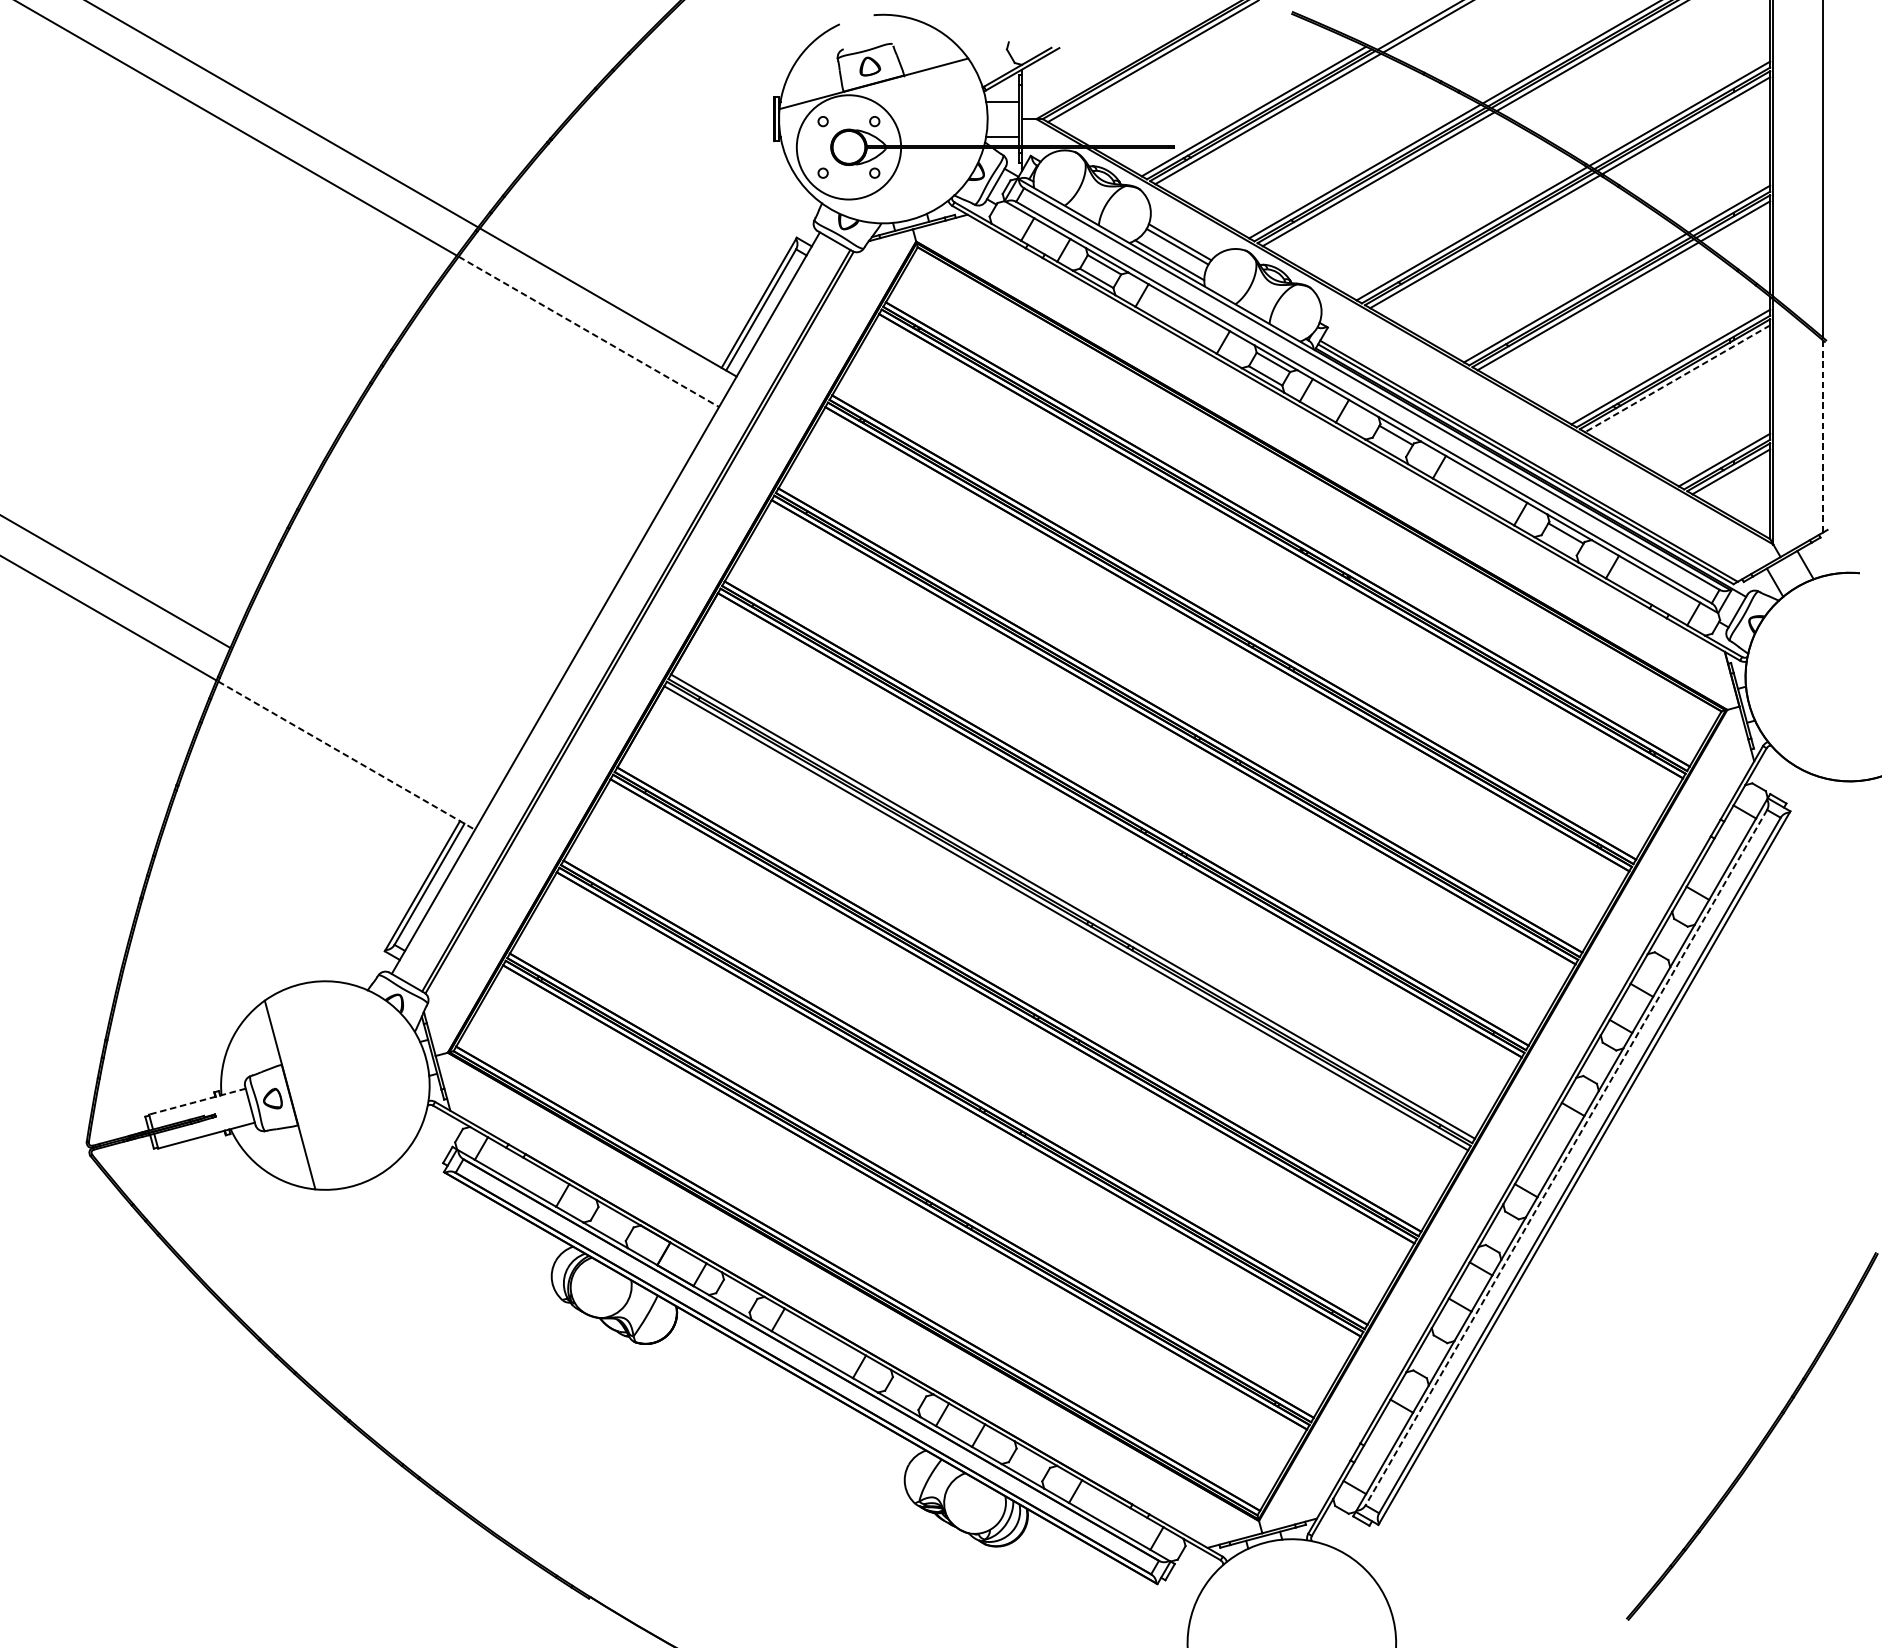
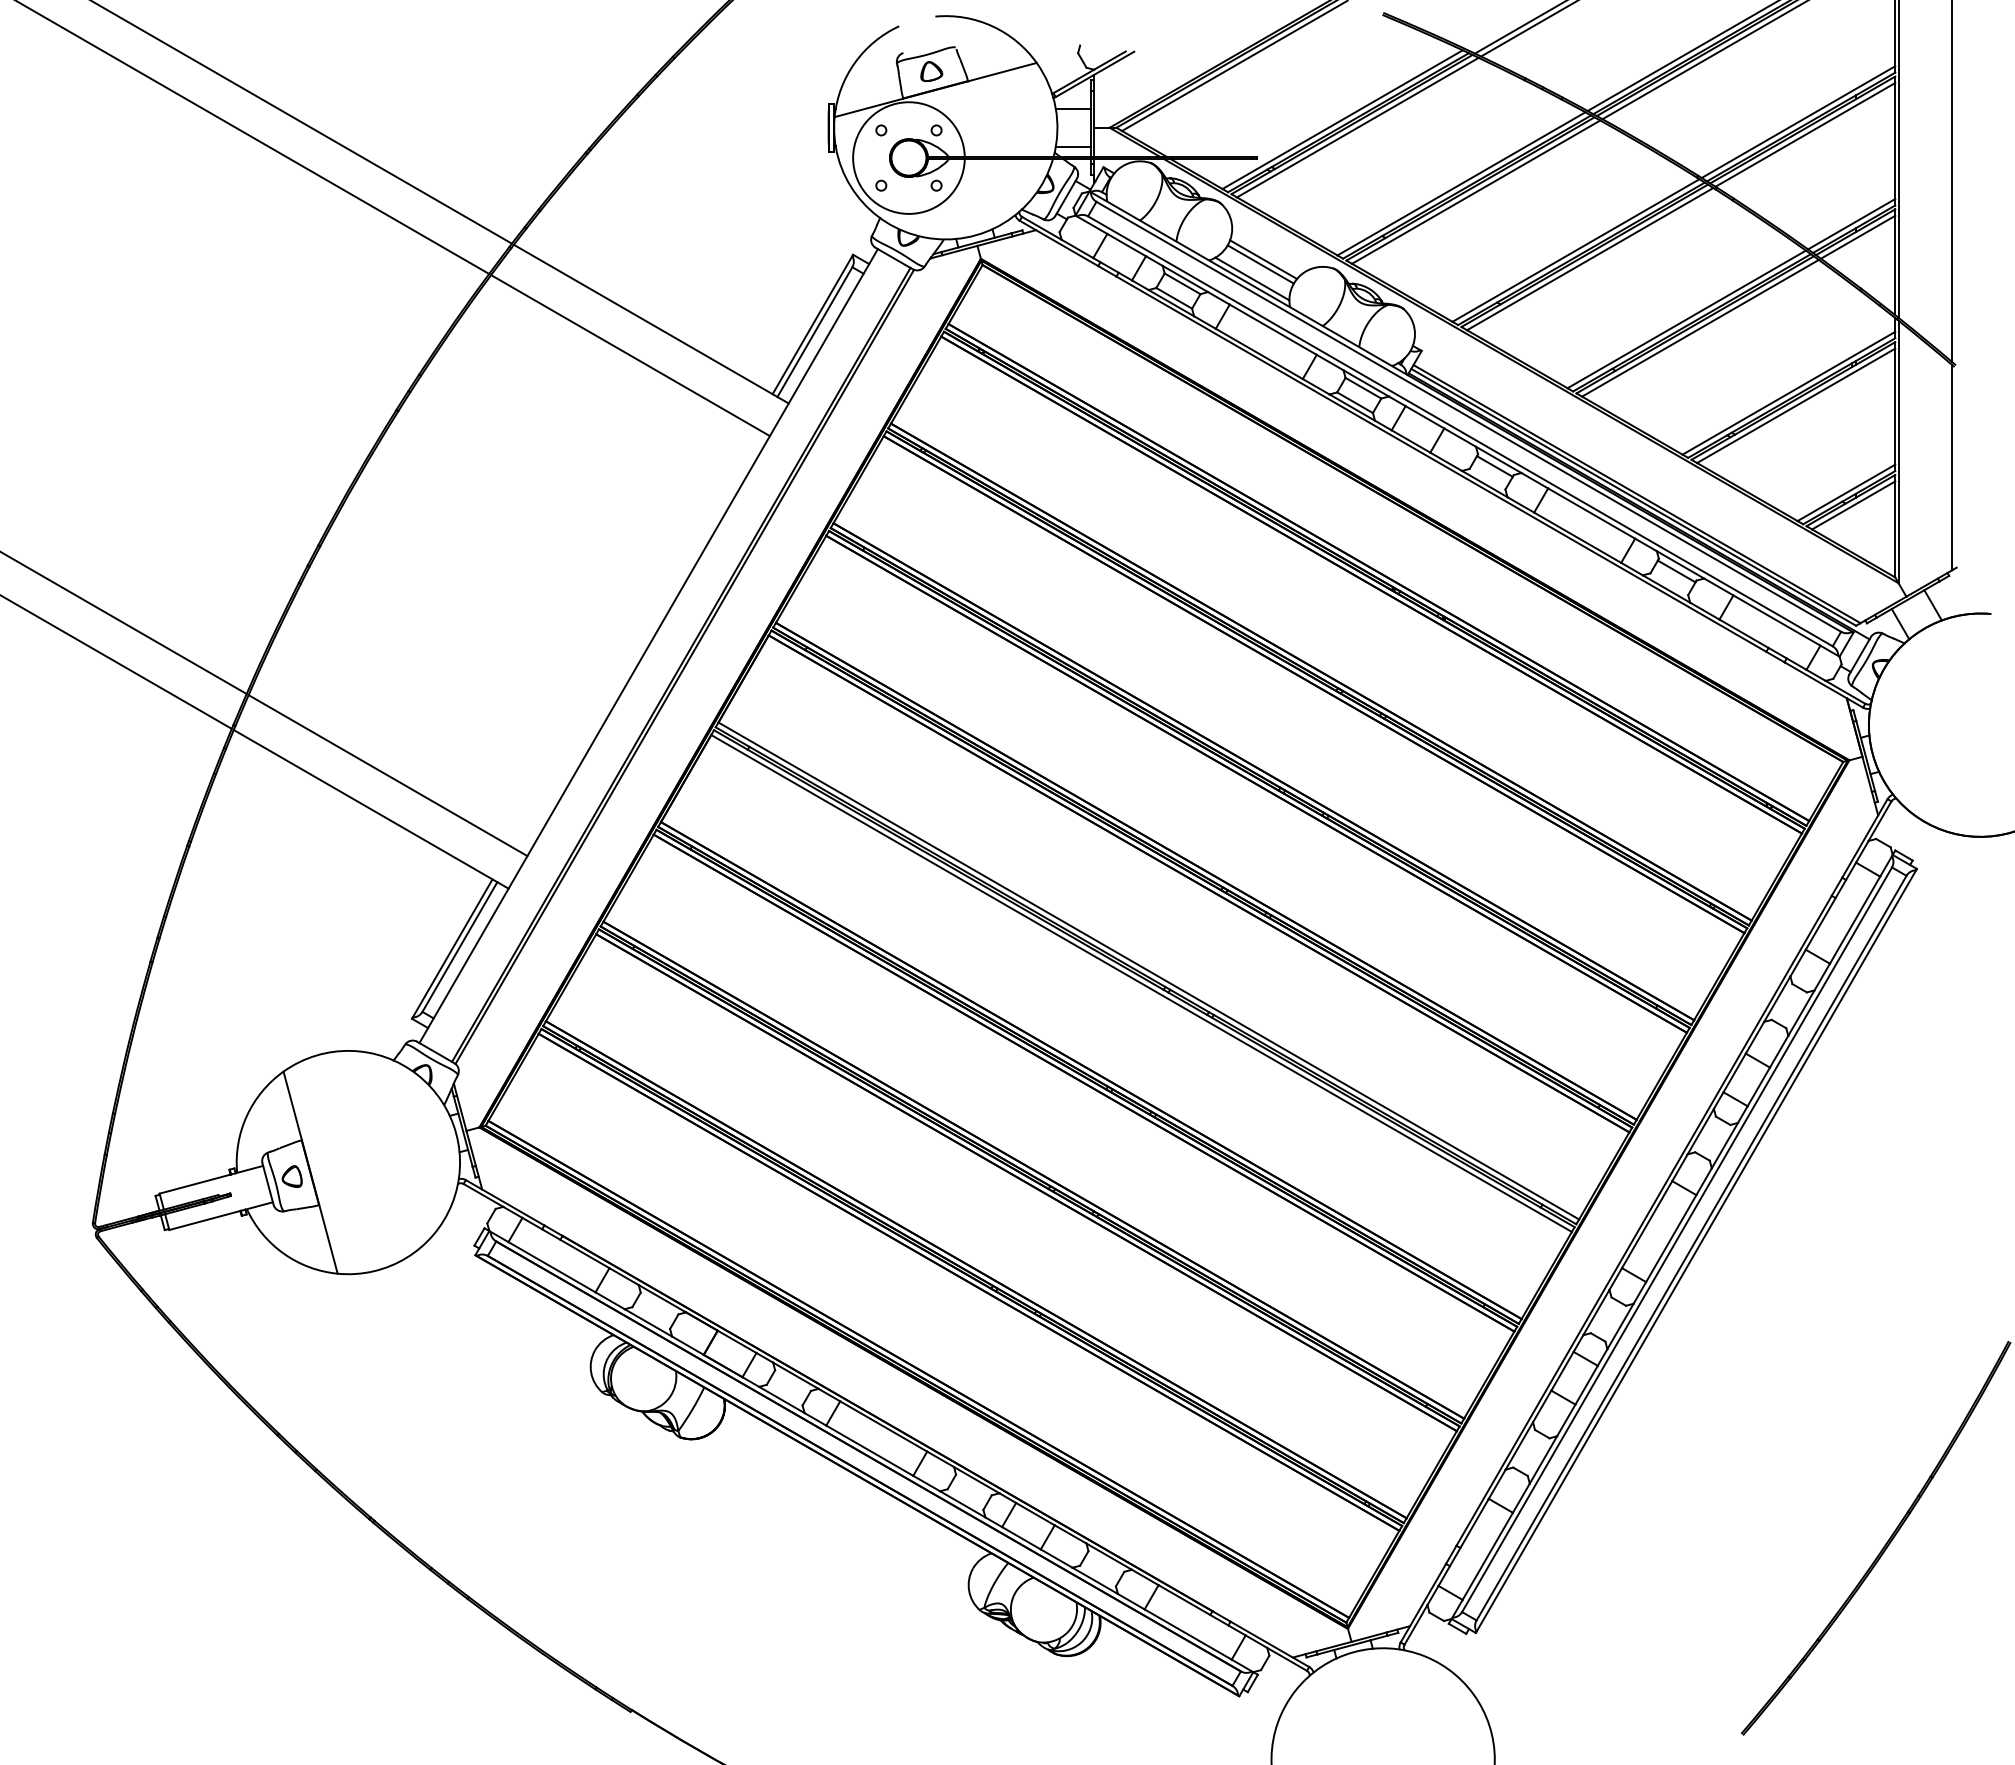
line: (588, 331) -> (630, 355), dashed -> solid
line: (1676, 379) -> (1795, 406), dashed -> solid
line: (1823, 436) -> (1952, 467), dashed -> solid
line: (361, 724) -> (387, 775), added
line: (346, 755) -> (371, 809), dashed -> solid
line: (197, 1101) -> (211, 1179), dashed -> solid
line: (1566, 1157) -> (1677, 1239), dashed -> solid

